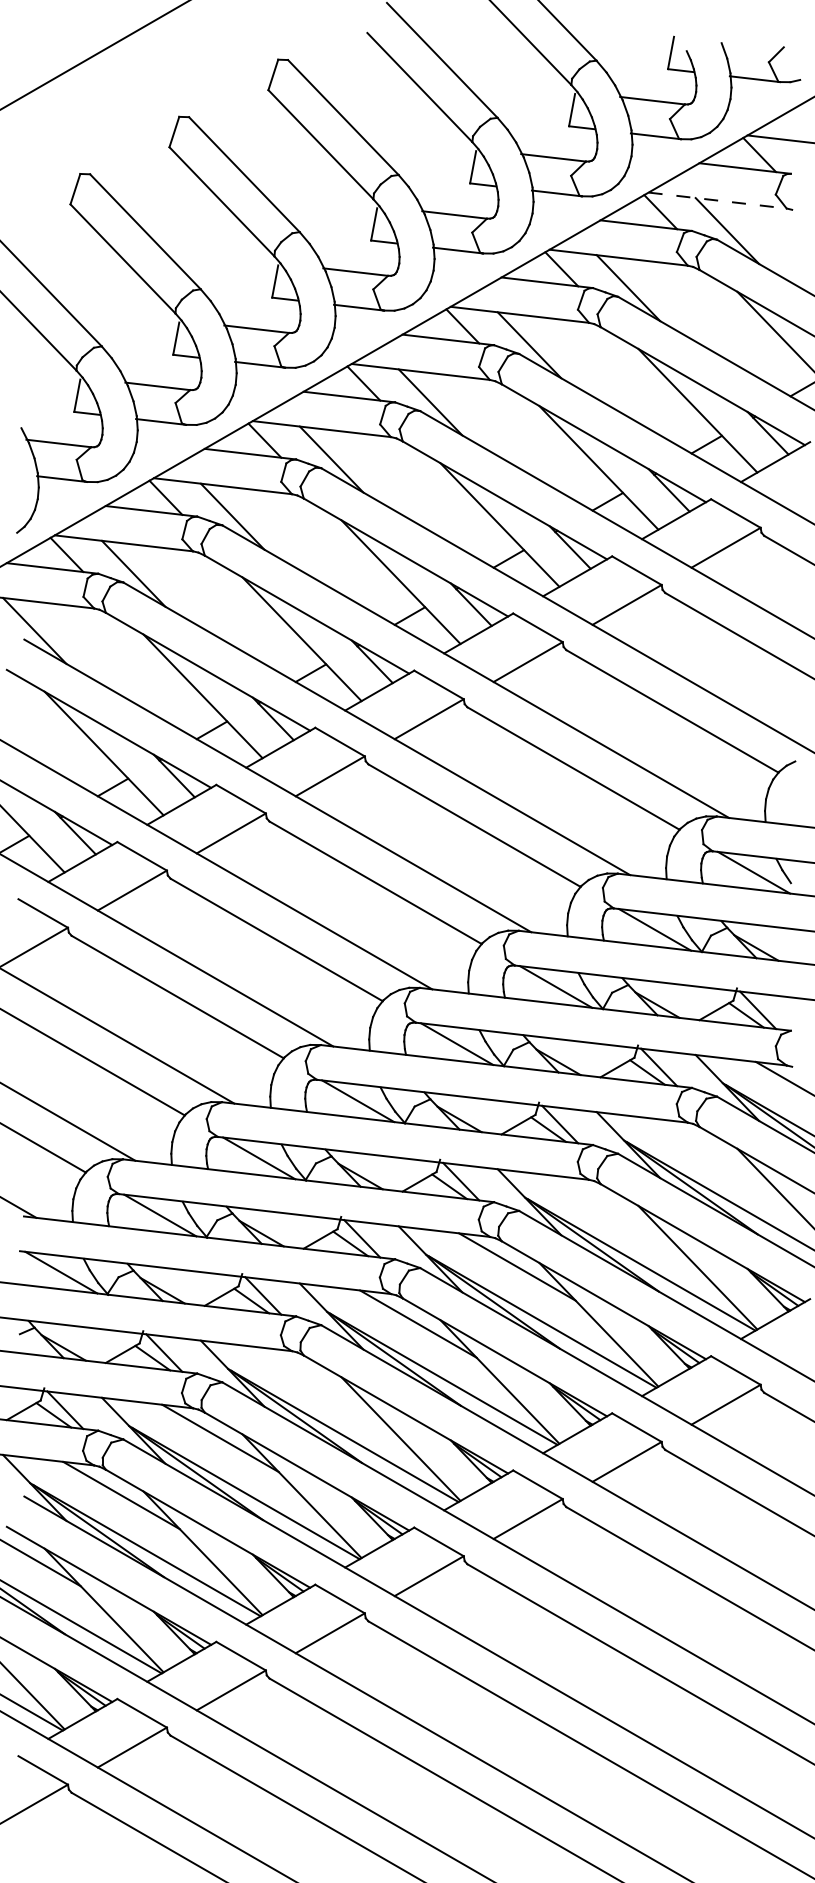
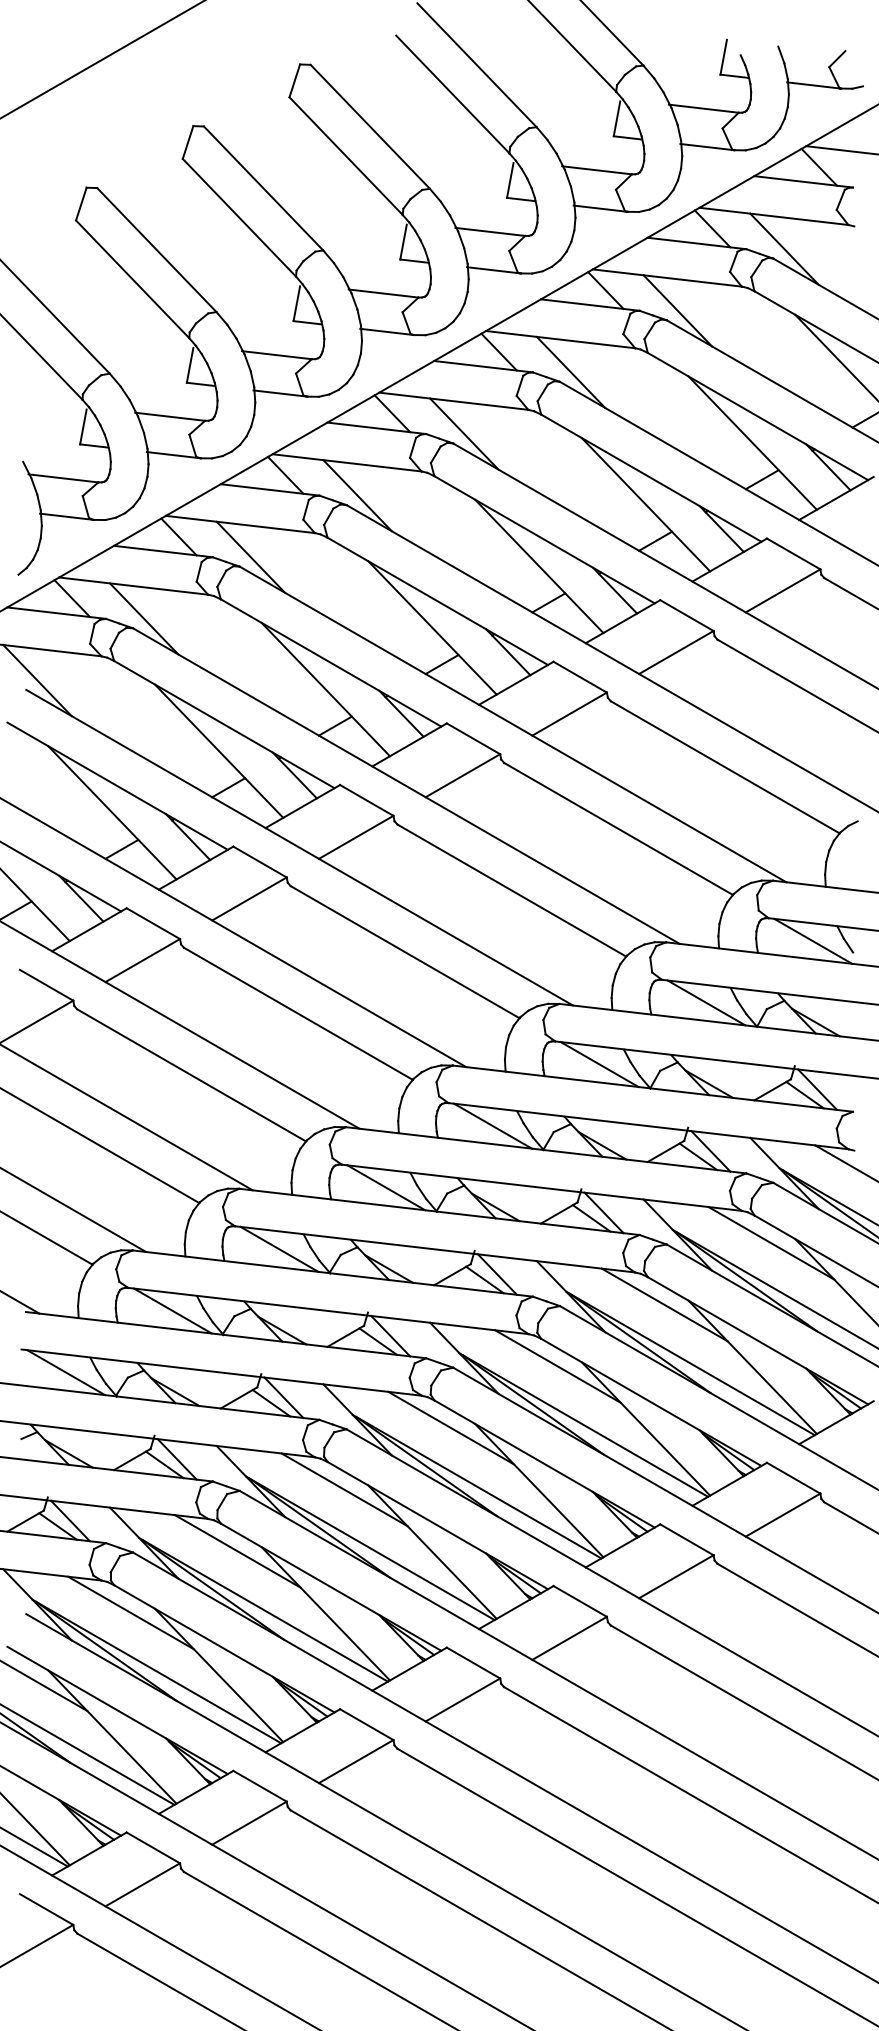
line: (717, 200) -> (773, 216), dashed -> solid
line: (714, 1152) -> (770, 1243), added
line: (616, 1209) -> (664, 1304), added
line: (319, 1380) -> (344, 1488), added

